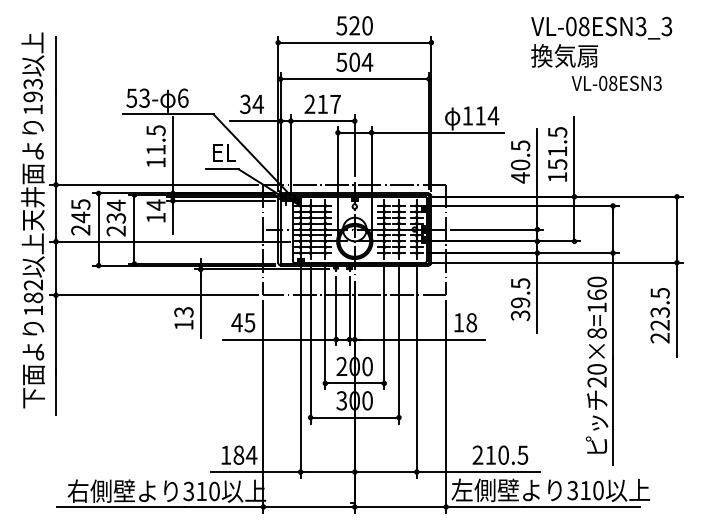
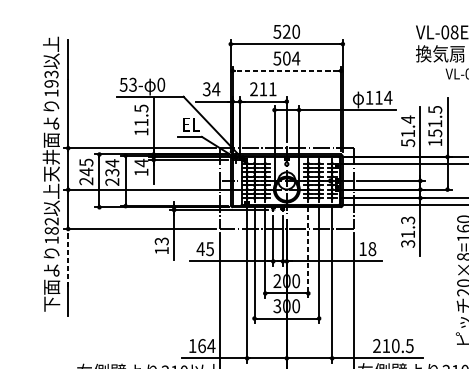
line: (354, 79) -> (286, 71), solid -> dashed
text: (183, 97) -> (161, 84), 6 -> 0
text: (335, 104) -> (272, 89), 217 -> 211
text: (520, 161) -> (408, 131), 40.5 -> 51.4
text: (520, 293) -> (408, 227), 39.5 -> 31.3
line: (384, 327) -> (308, 252), solid -> dashed
line: (55, 334) -> (67, 257), solid -> dashed
text: (238, 454) -> (201, 345), 184 -> 164

